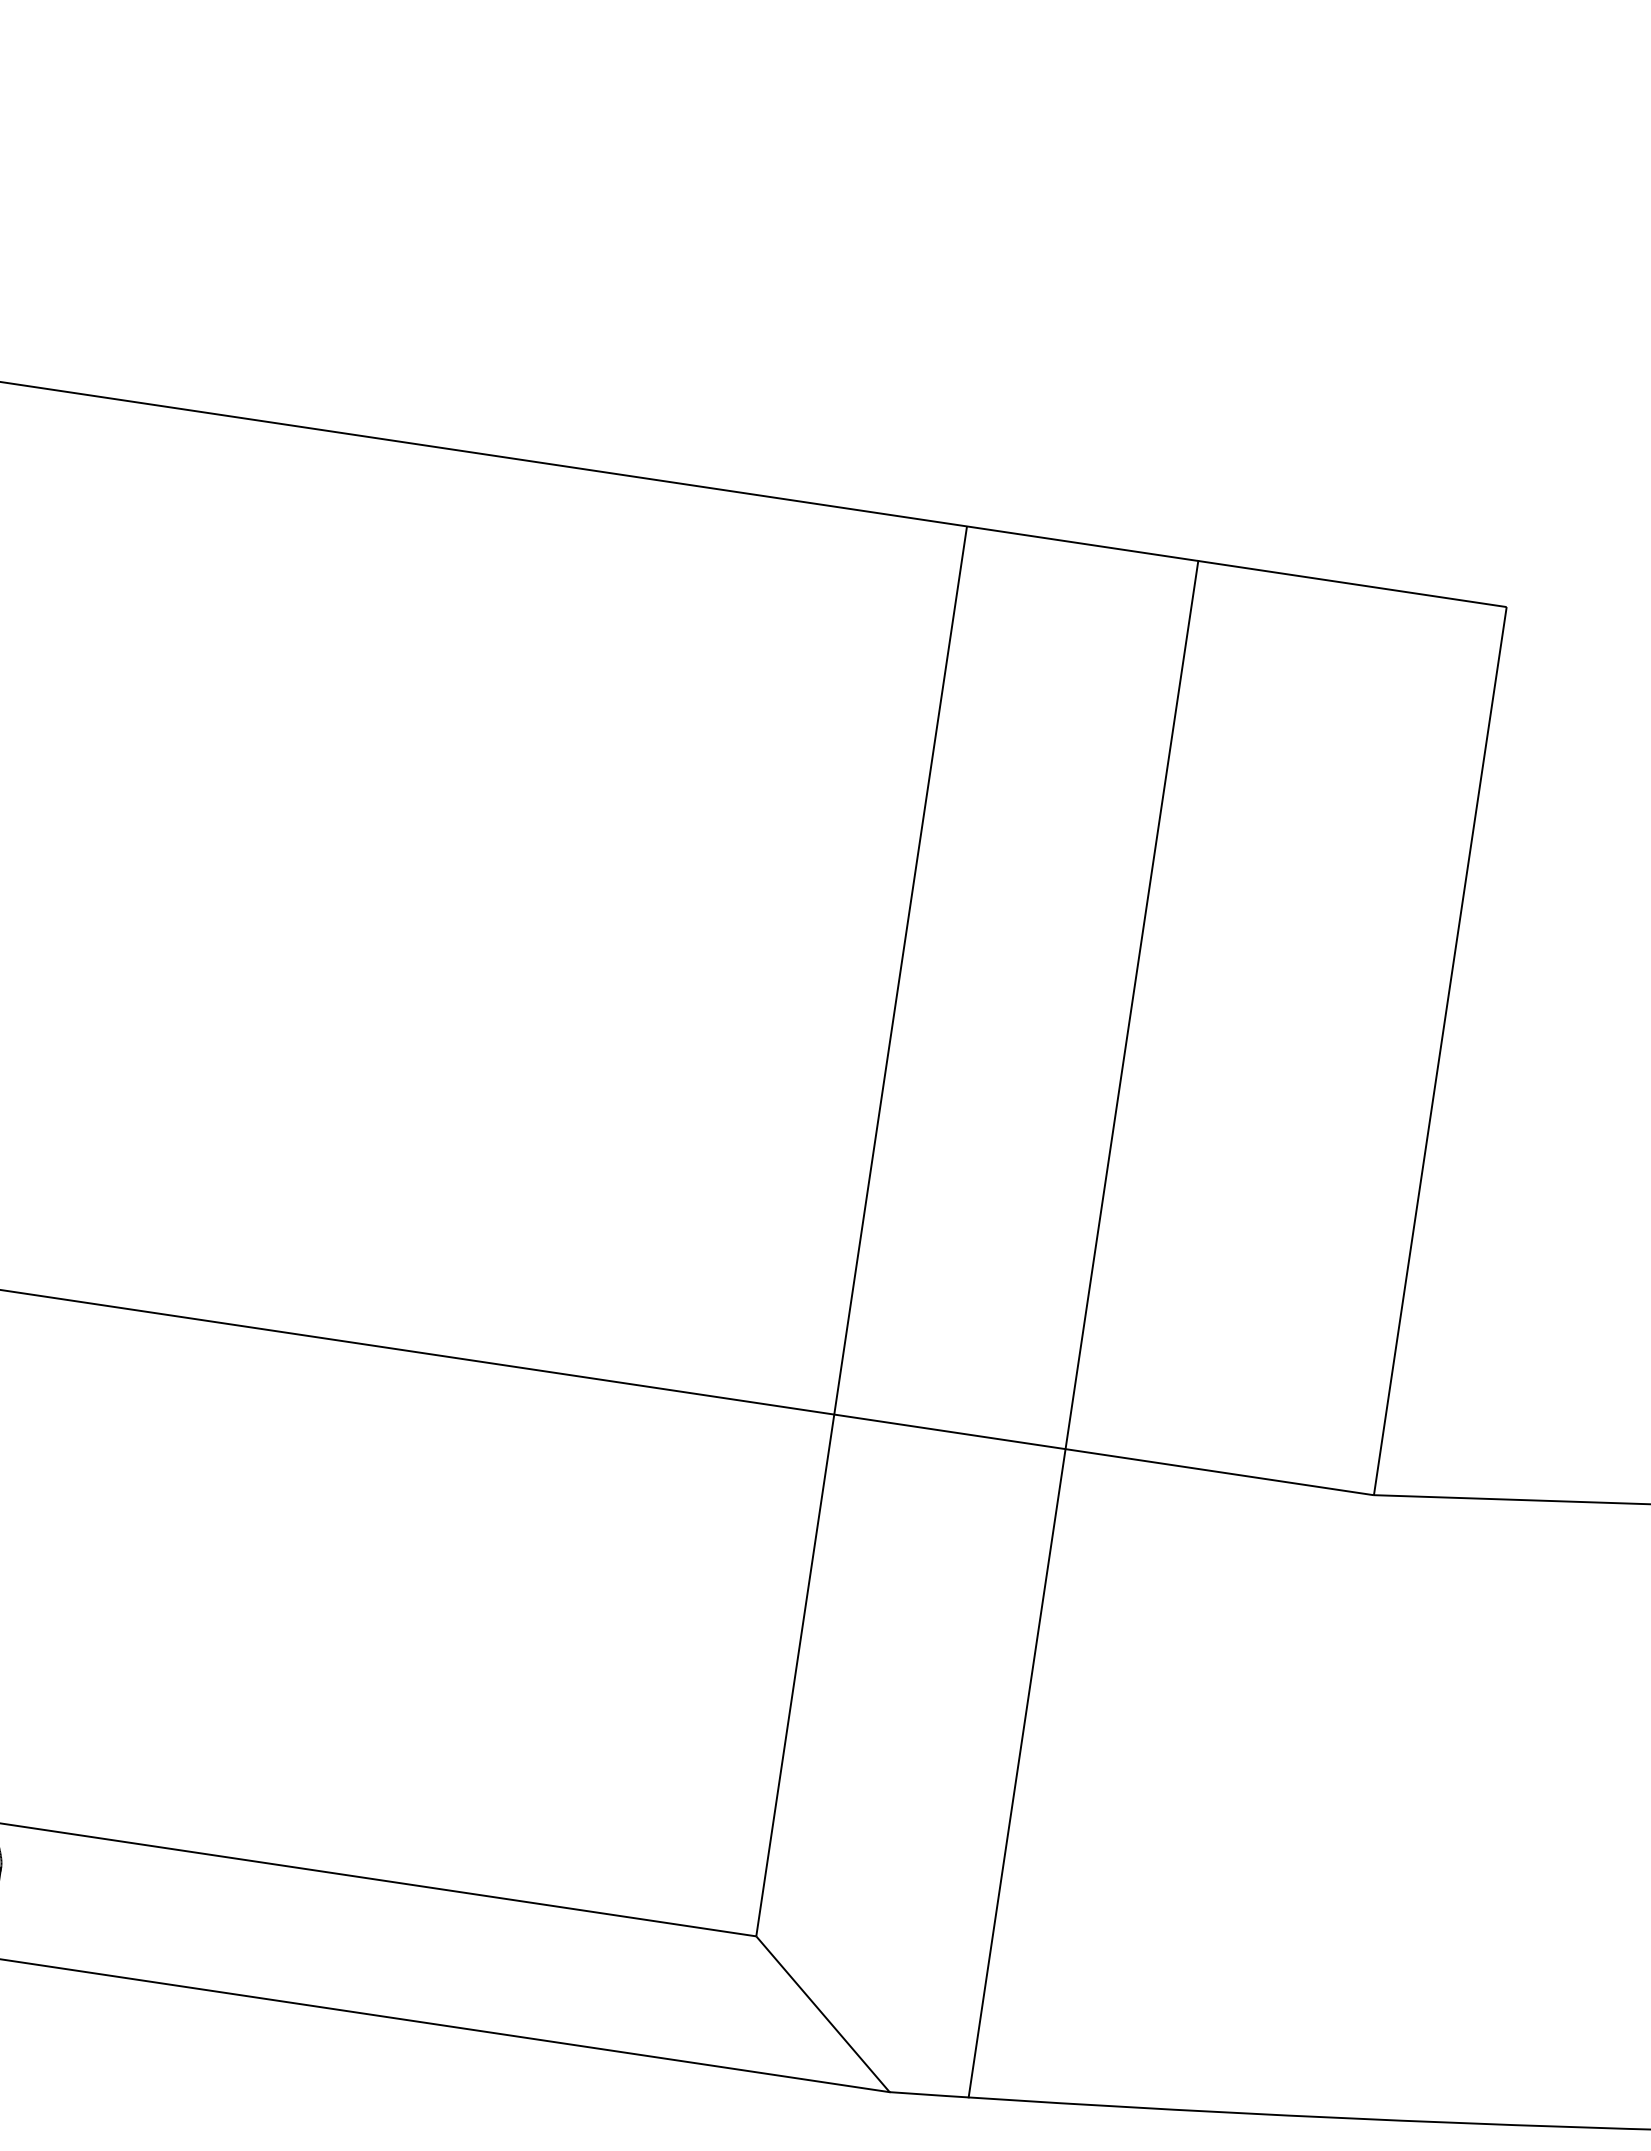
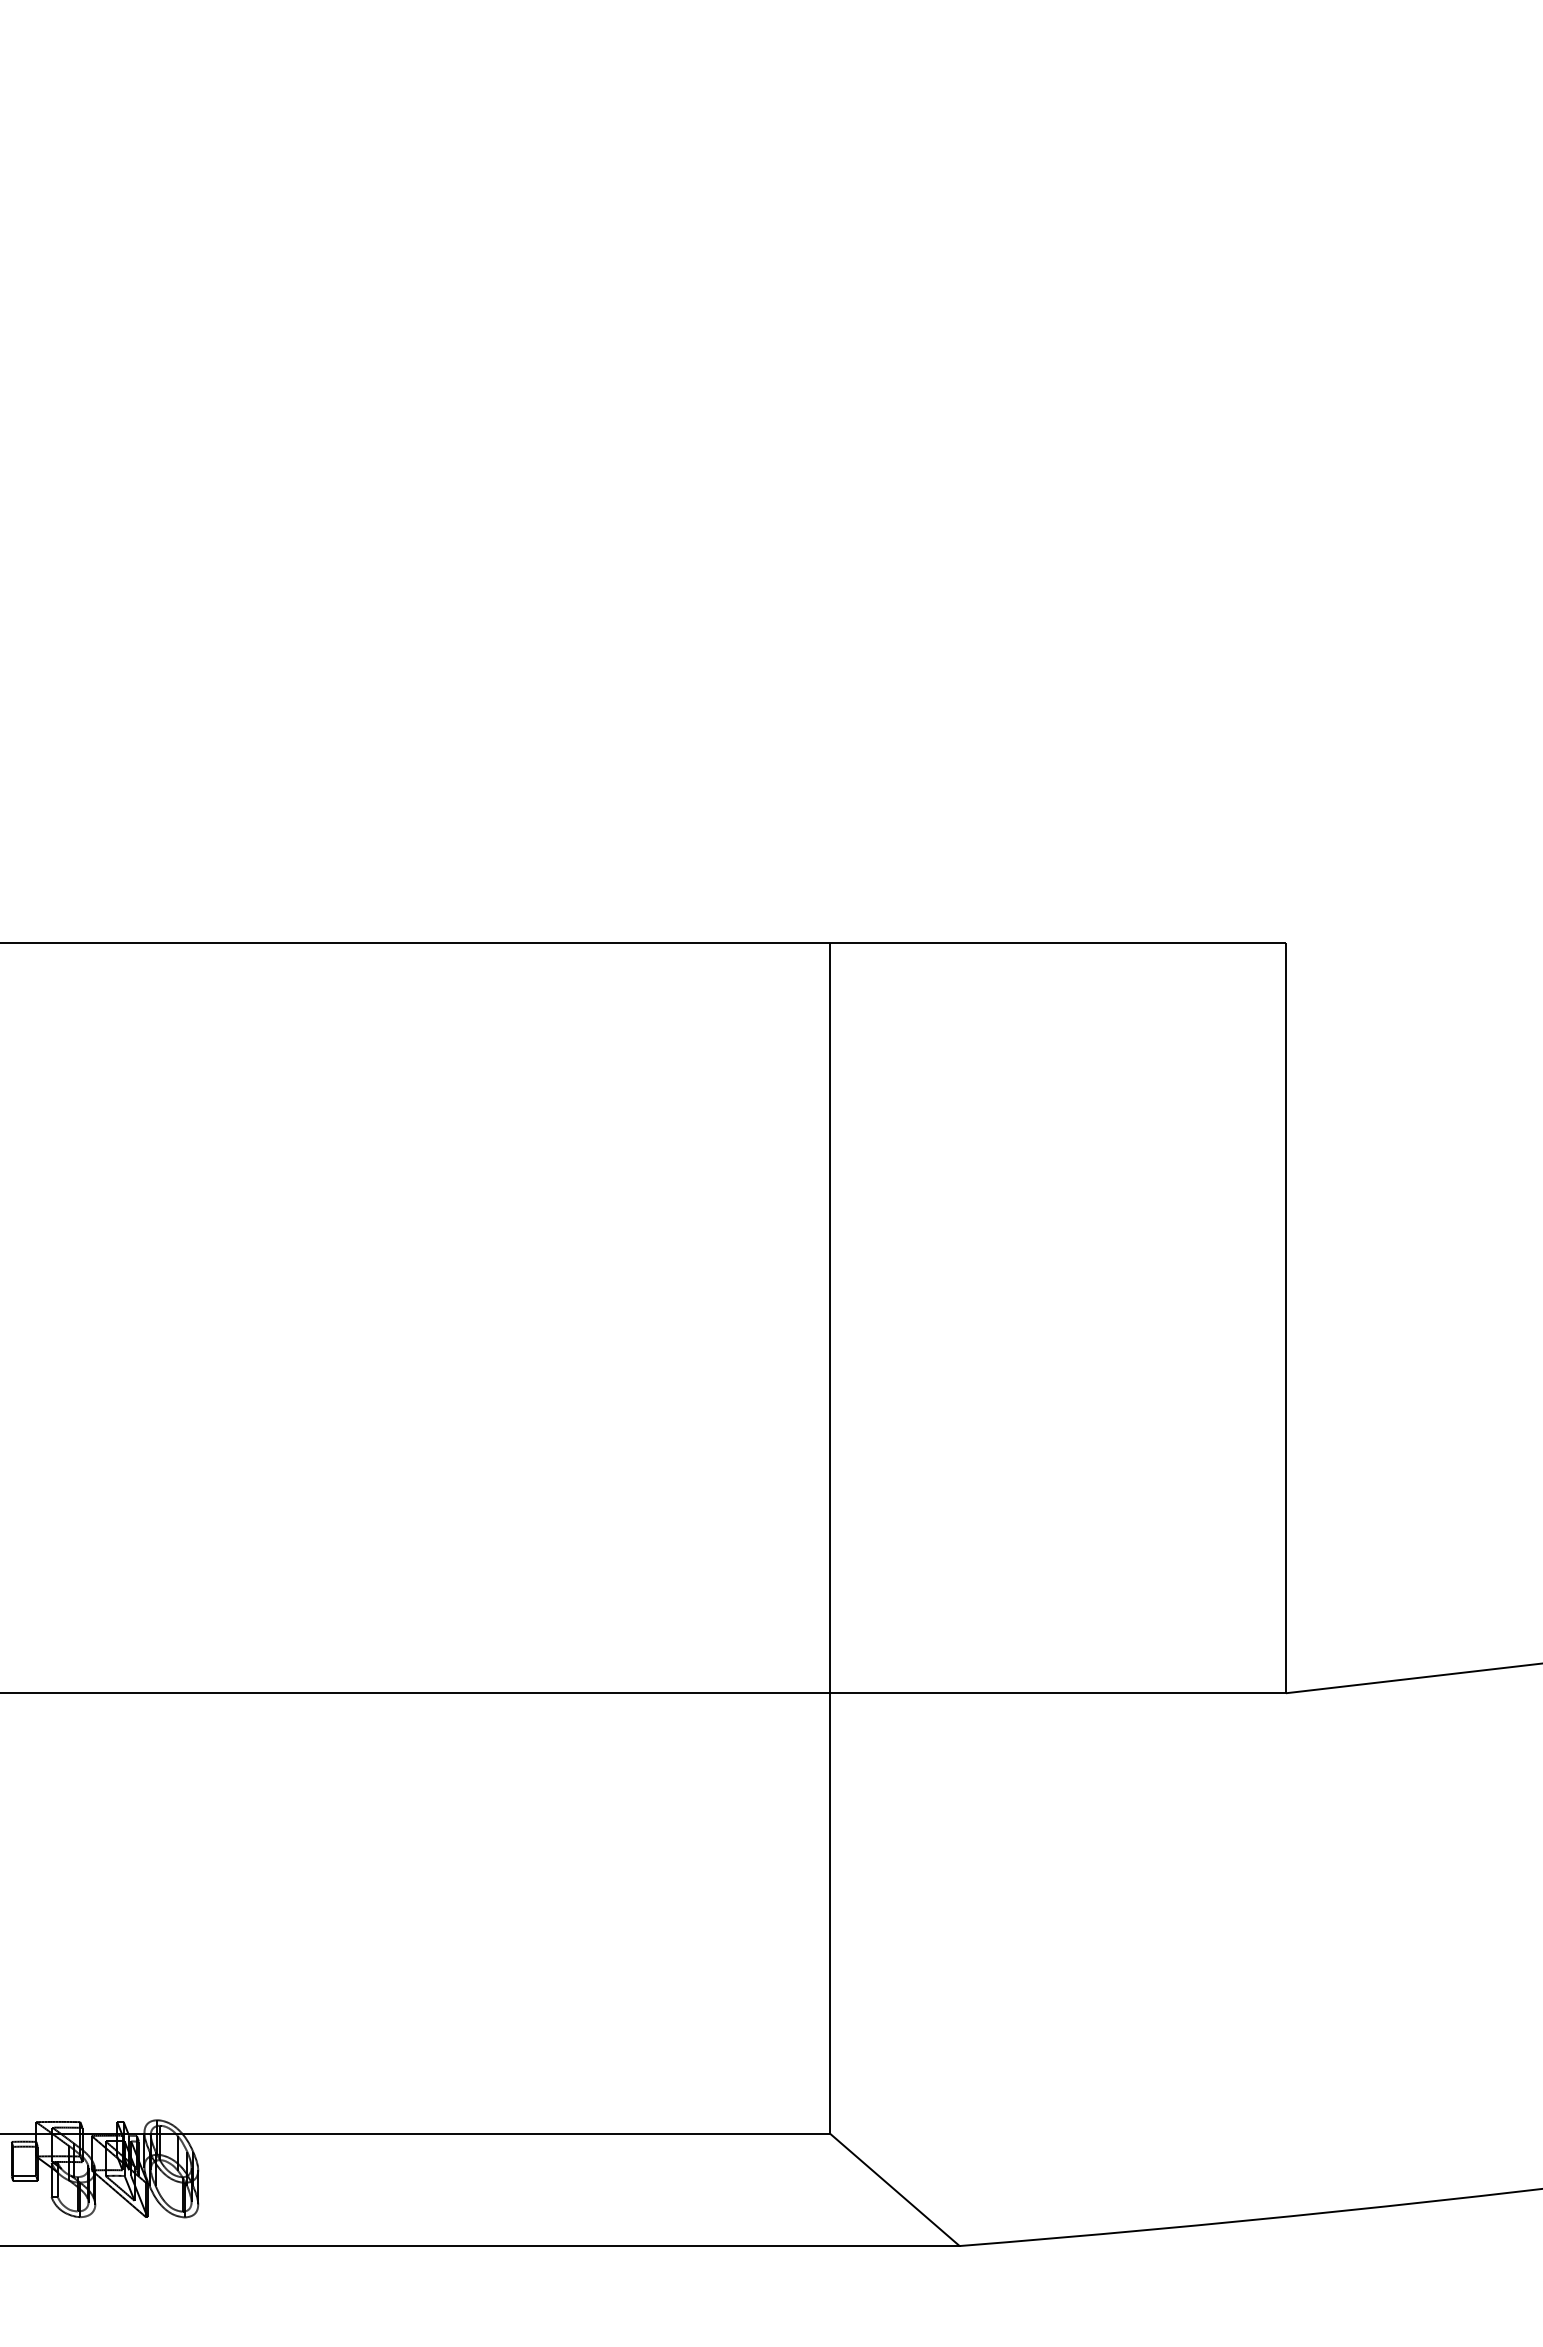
line: (1083, 1328) -> (1025, 1591), removed

